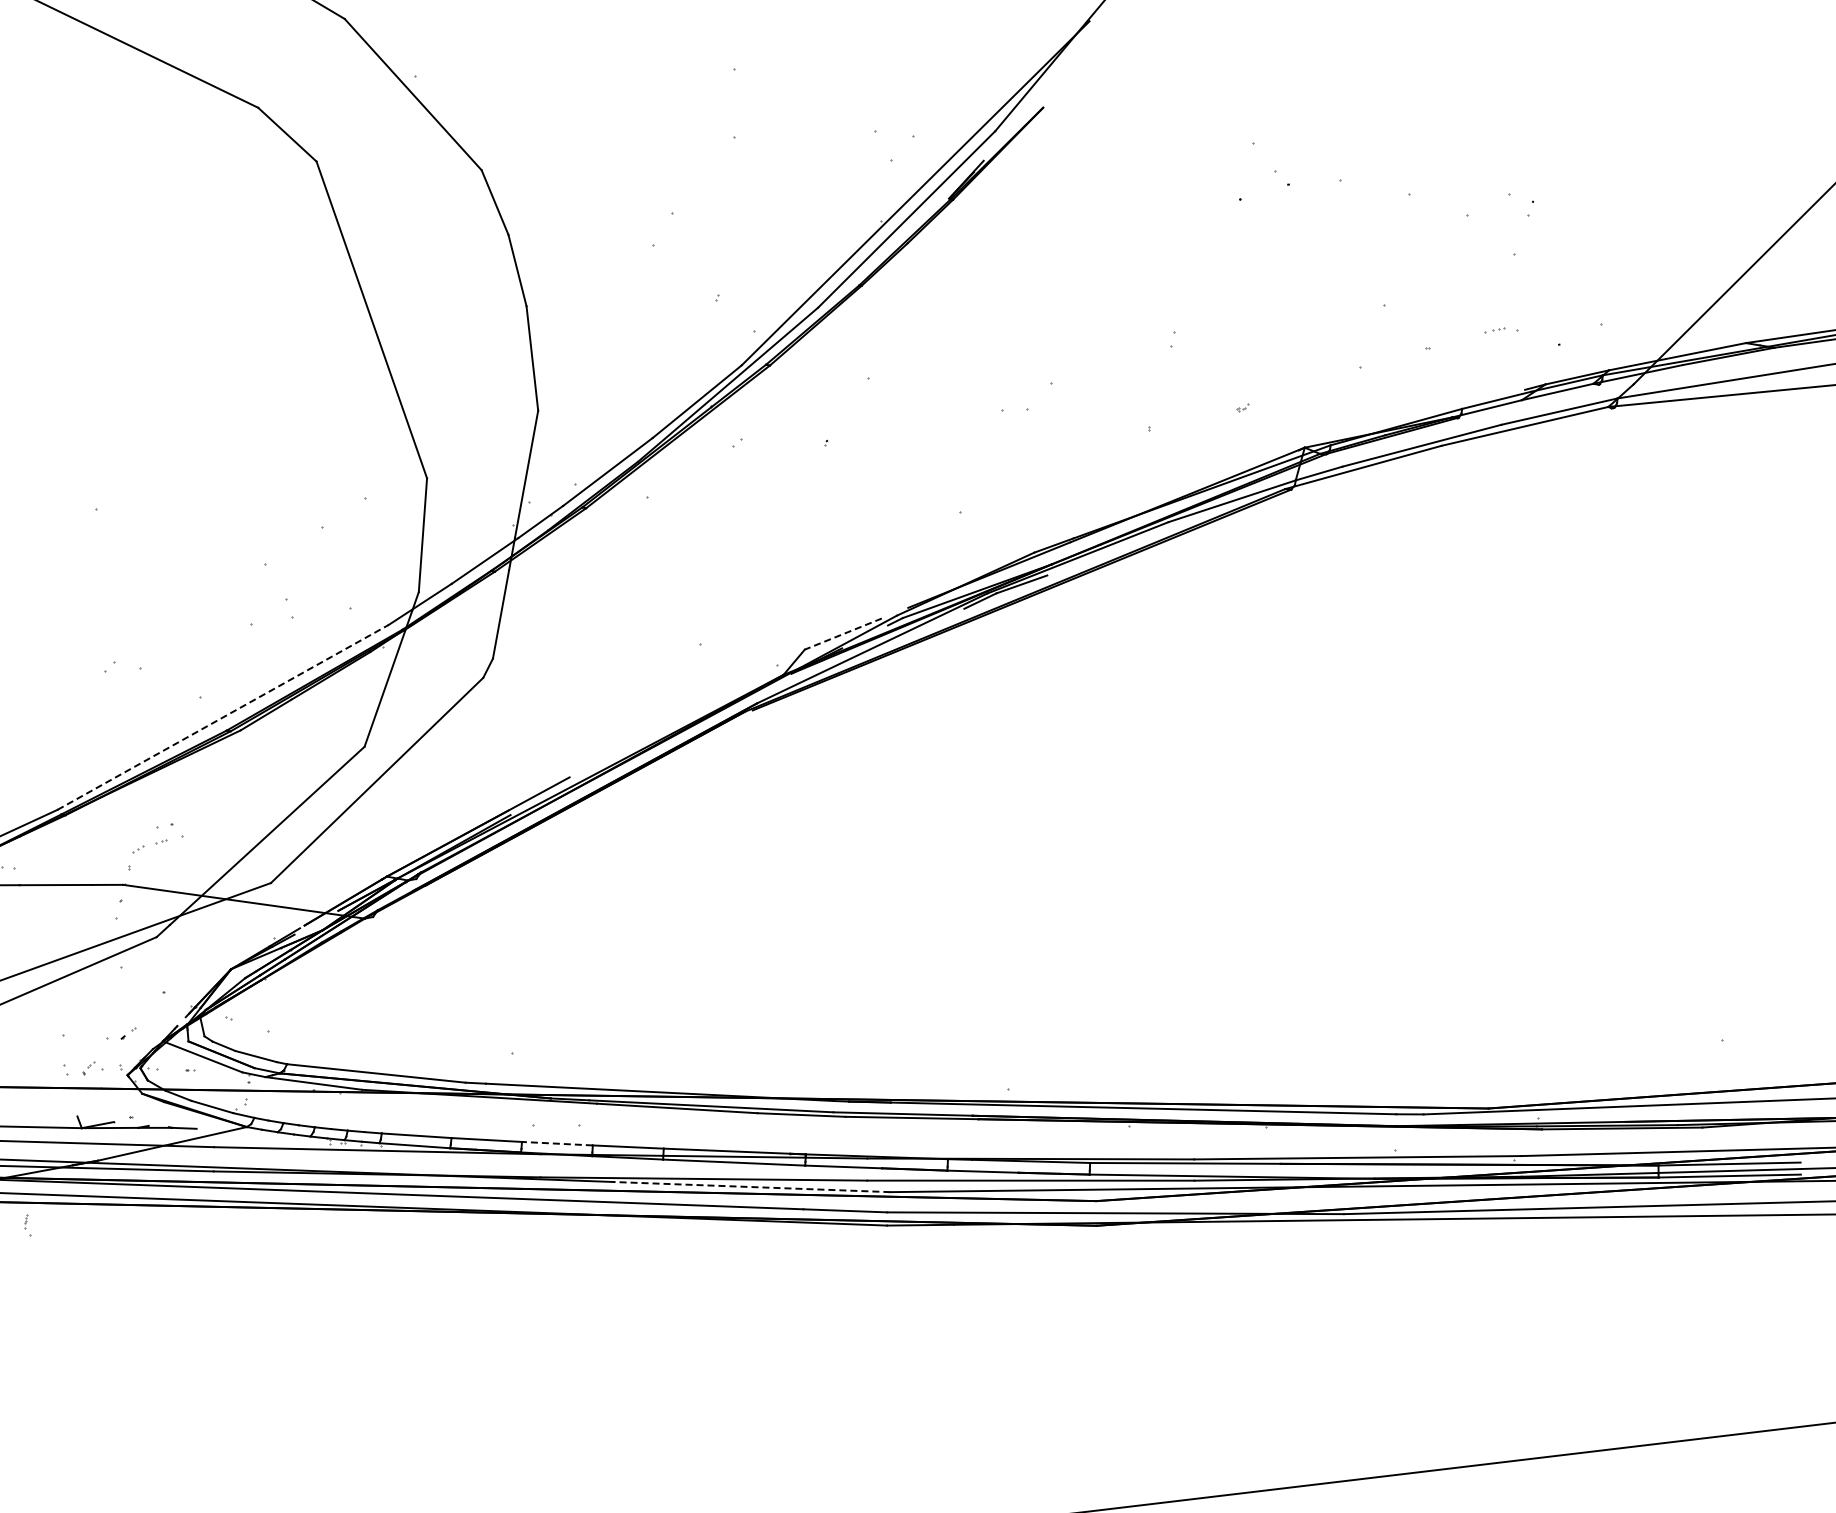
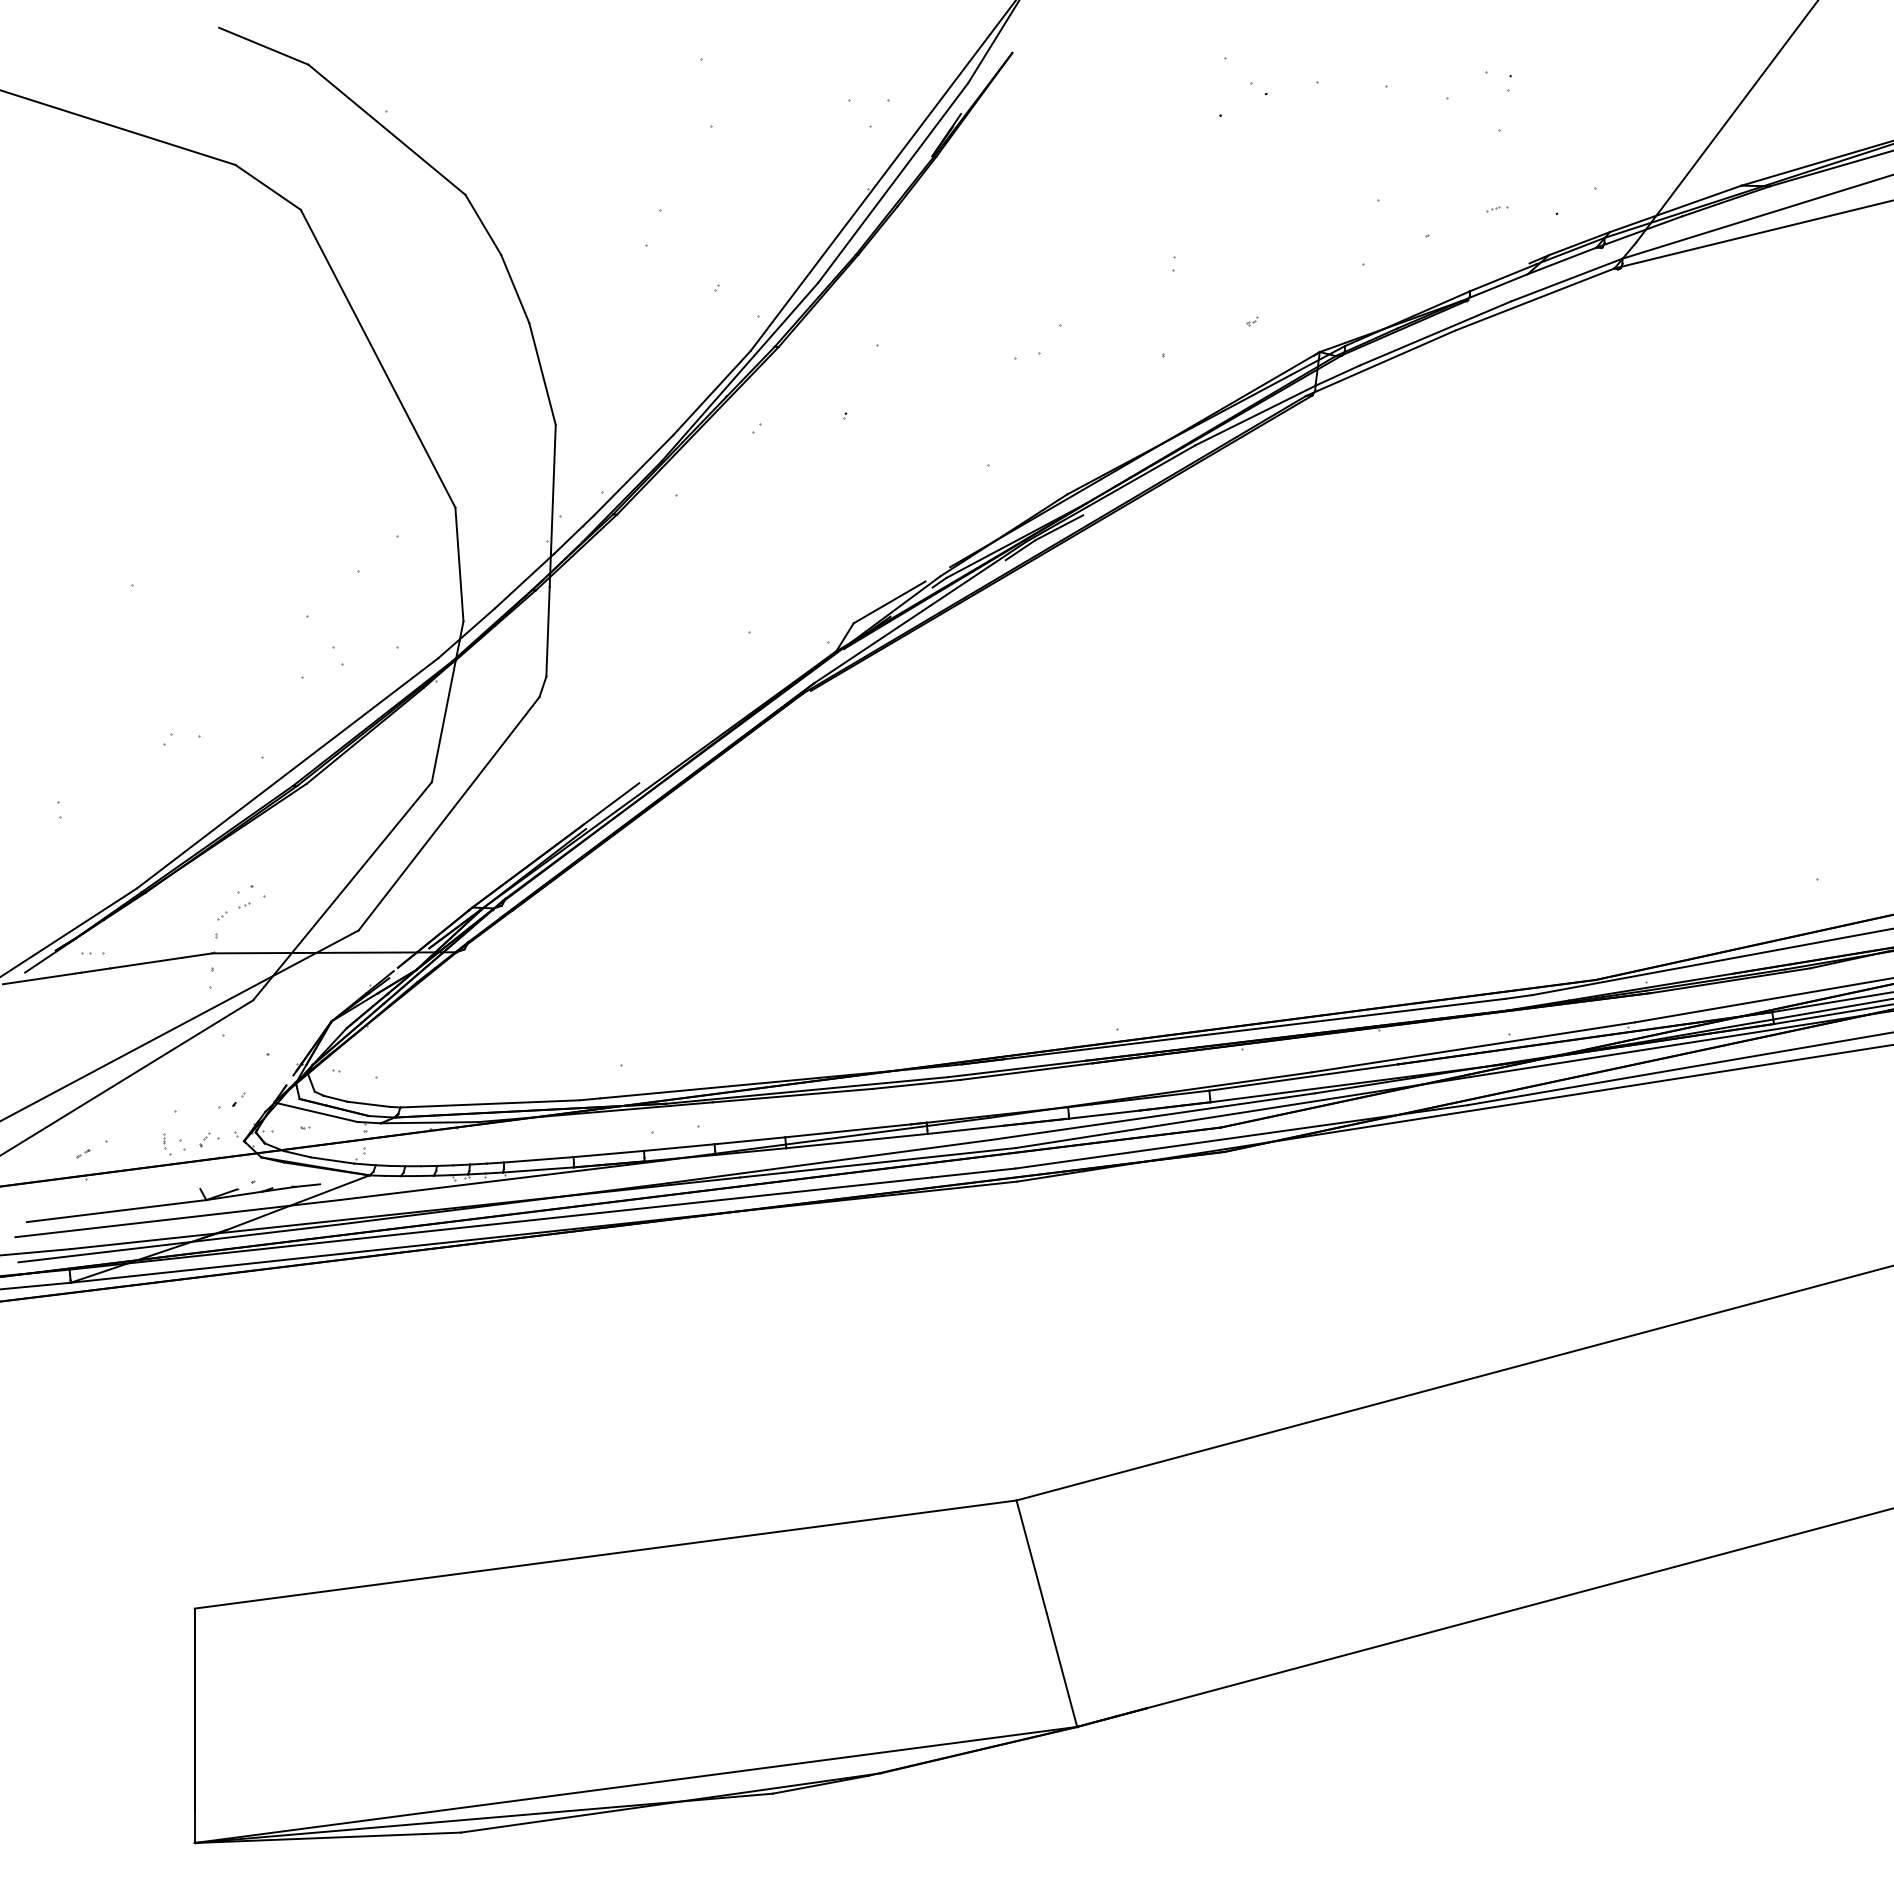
part: (1501, 331) -> (1497, 209), size x0.62
line: (843, 634) -> (889, 602), dashed -> solid
line: (222, 717) -> (287, 773), dashed -> solid
line: (556, 1143) -> (678, 1147), dashed -> solid
line: (752, 1186) -> (878, 1162), dashed -> solid
part: (28, 1225) -> (167, 1144), moved

